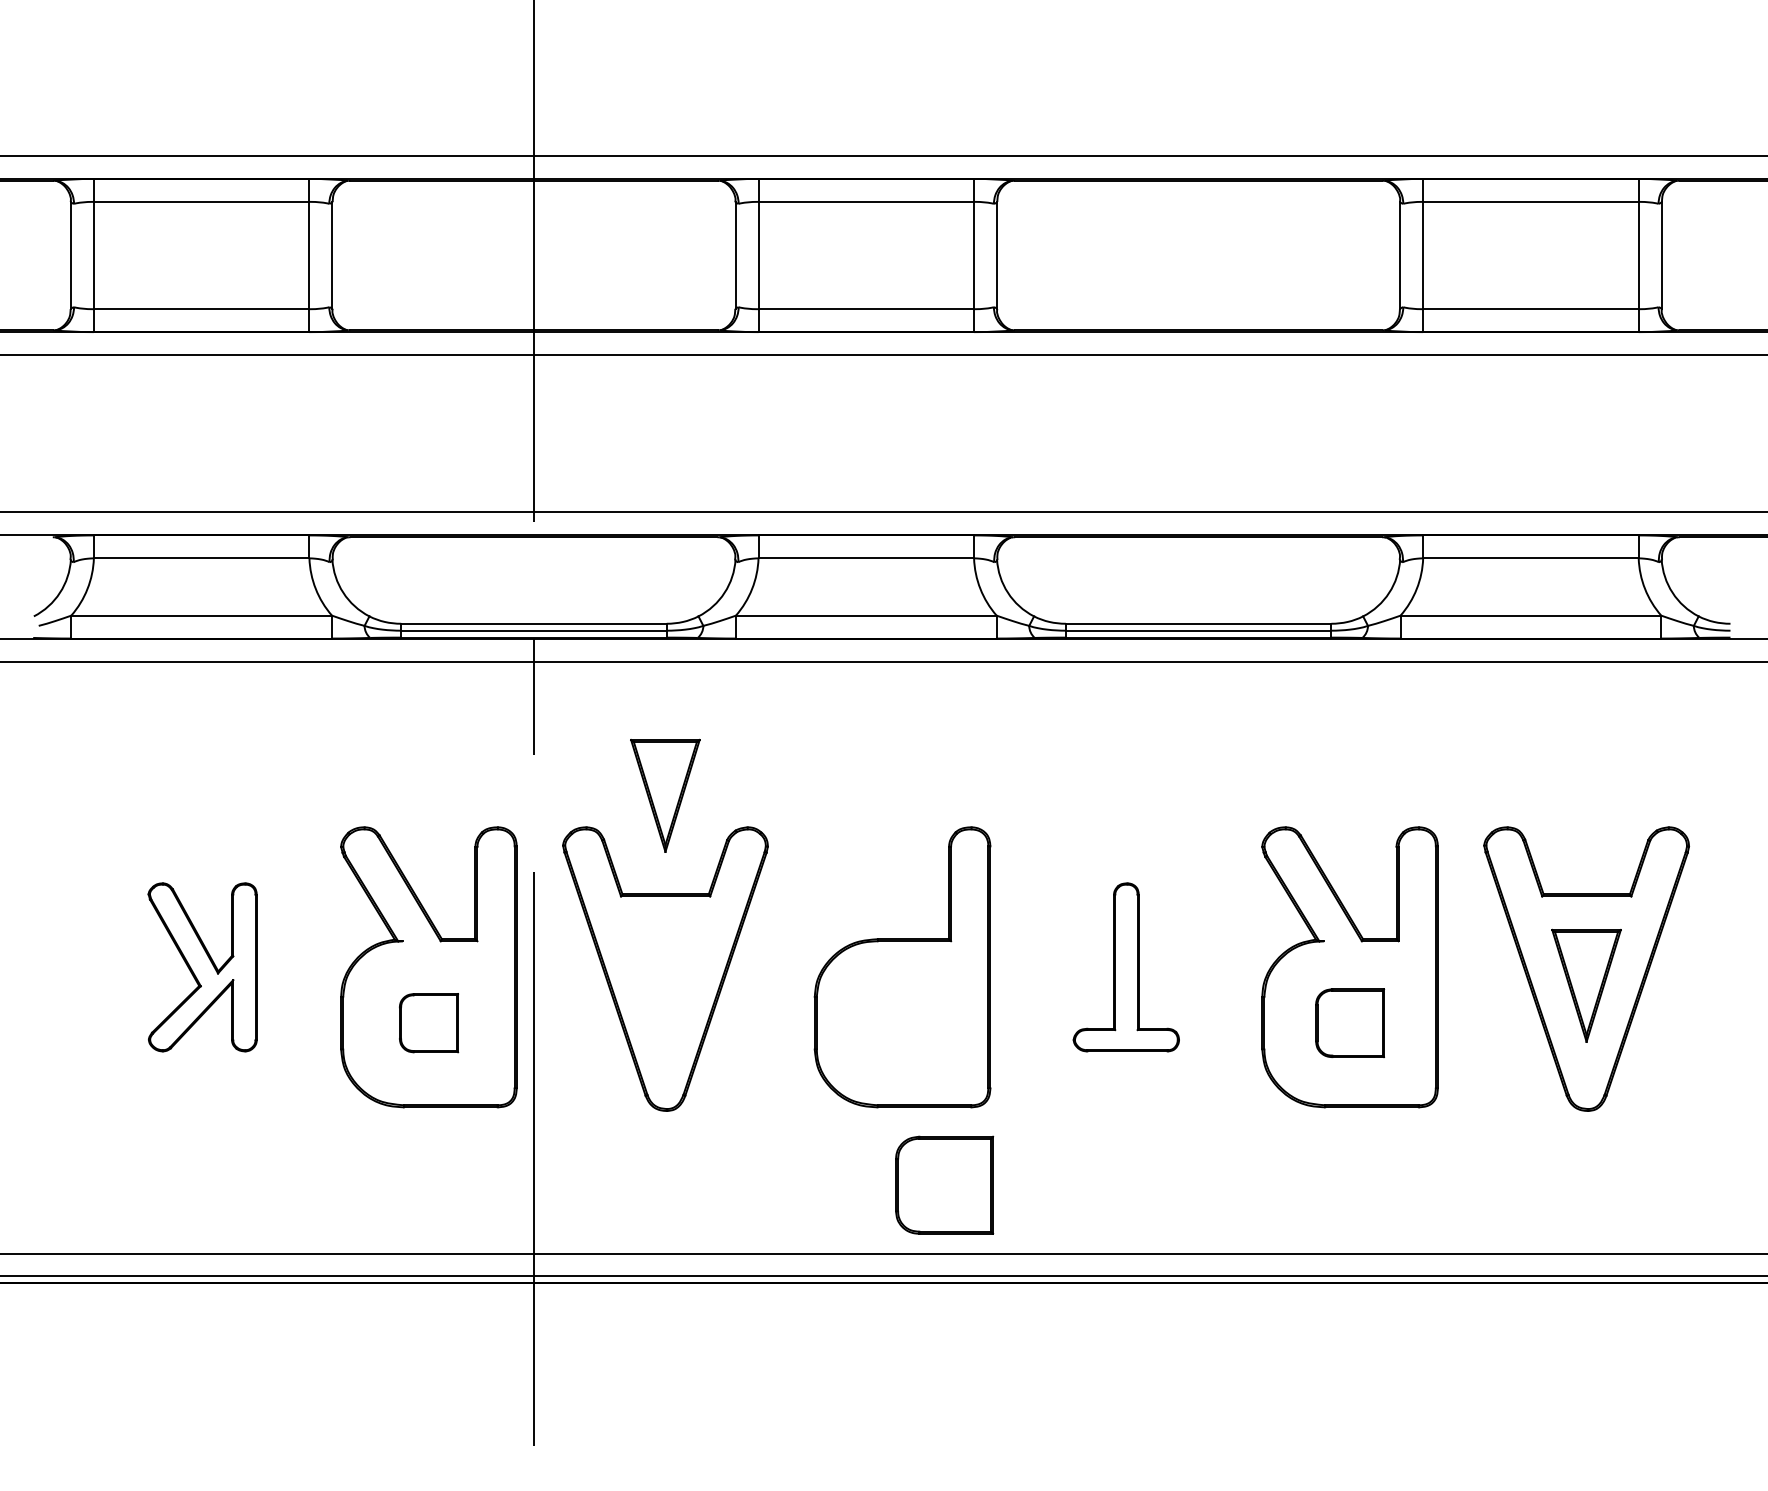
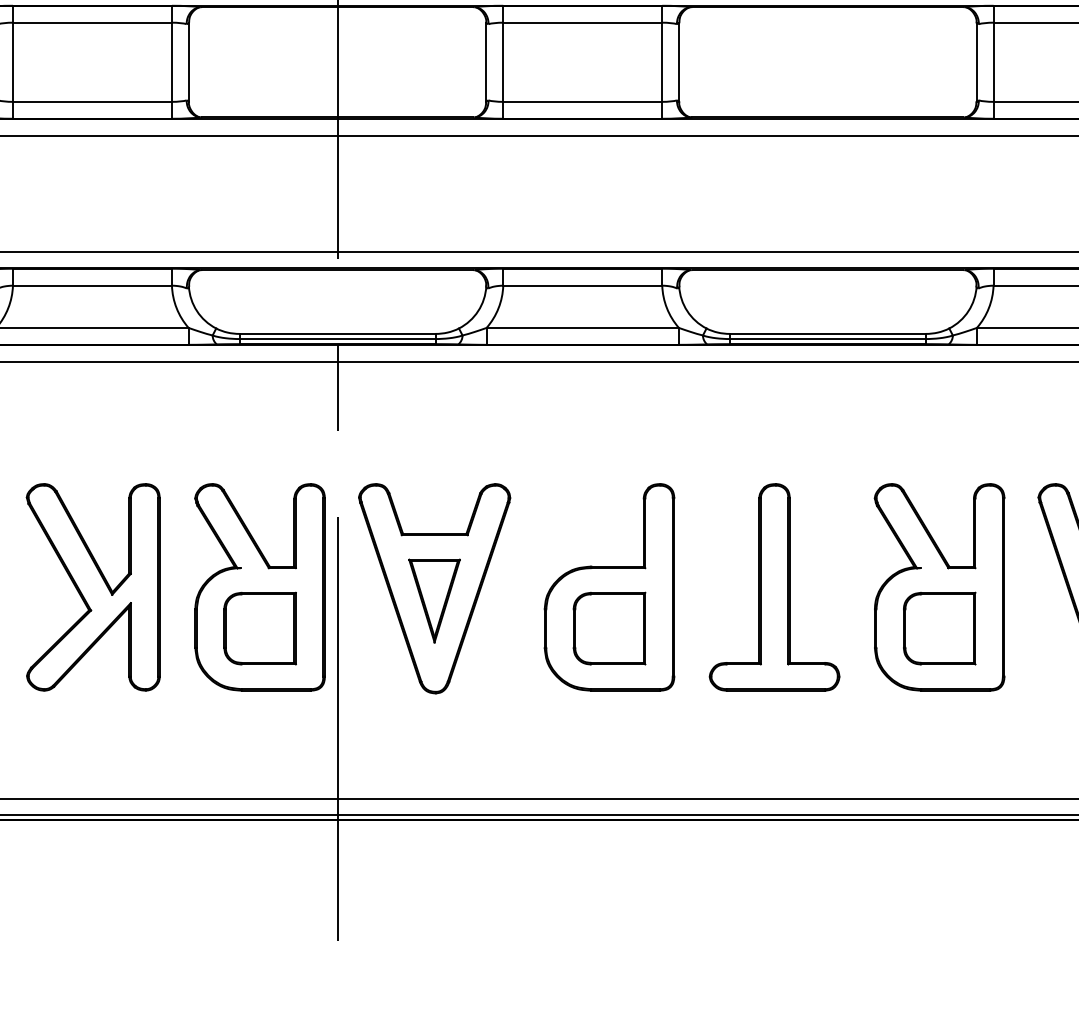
part: (665, 795) -> (434, 600), moved
part: (202, 967) -> (93, 587), size x1.67
part: (1126, 967) -> (774, 587), size x1.67
part: (428, 1022) -> (259, 628), size x1.67
part: (1349, 1022) -> (939, 628), size x1.43
part: (944, 1184) -> (609, 628), moved

